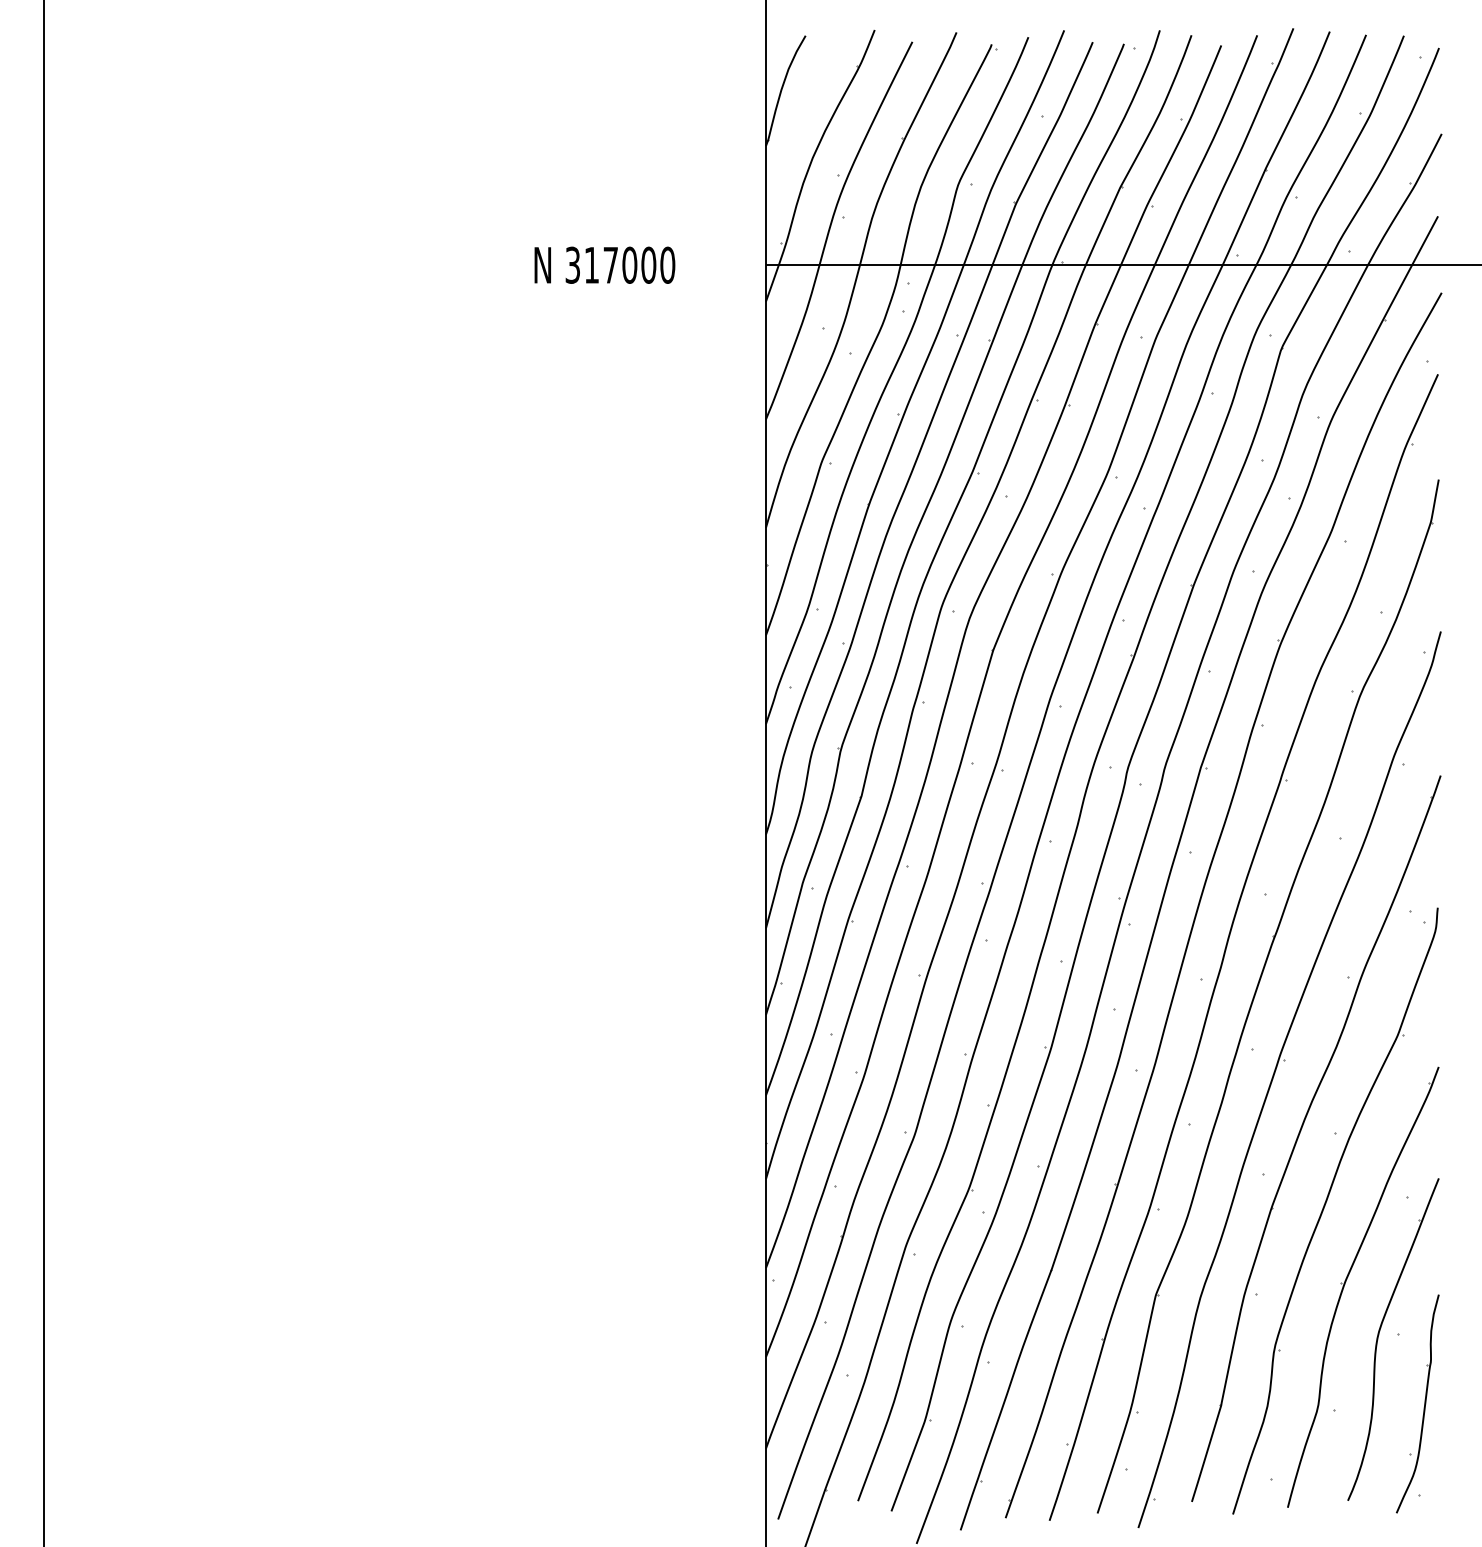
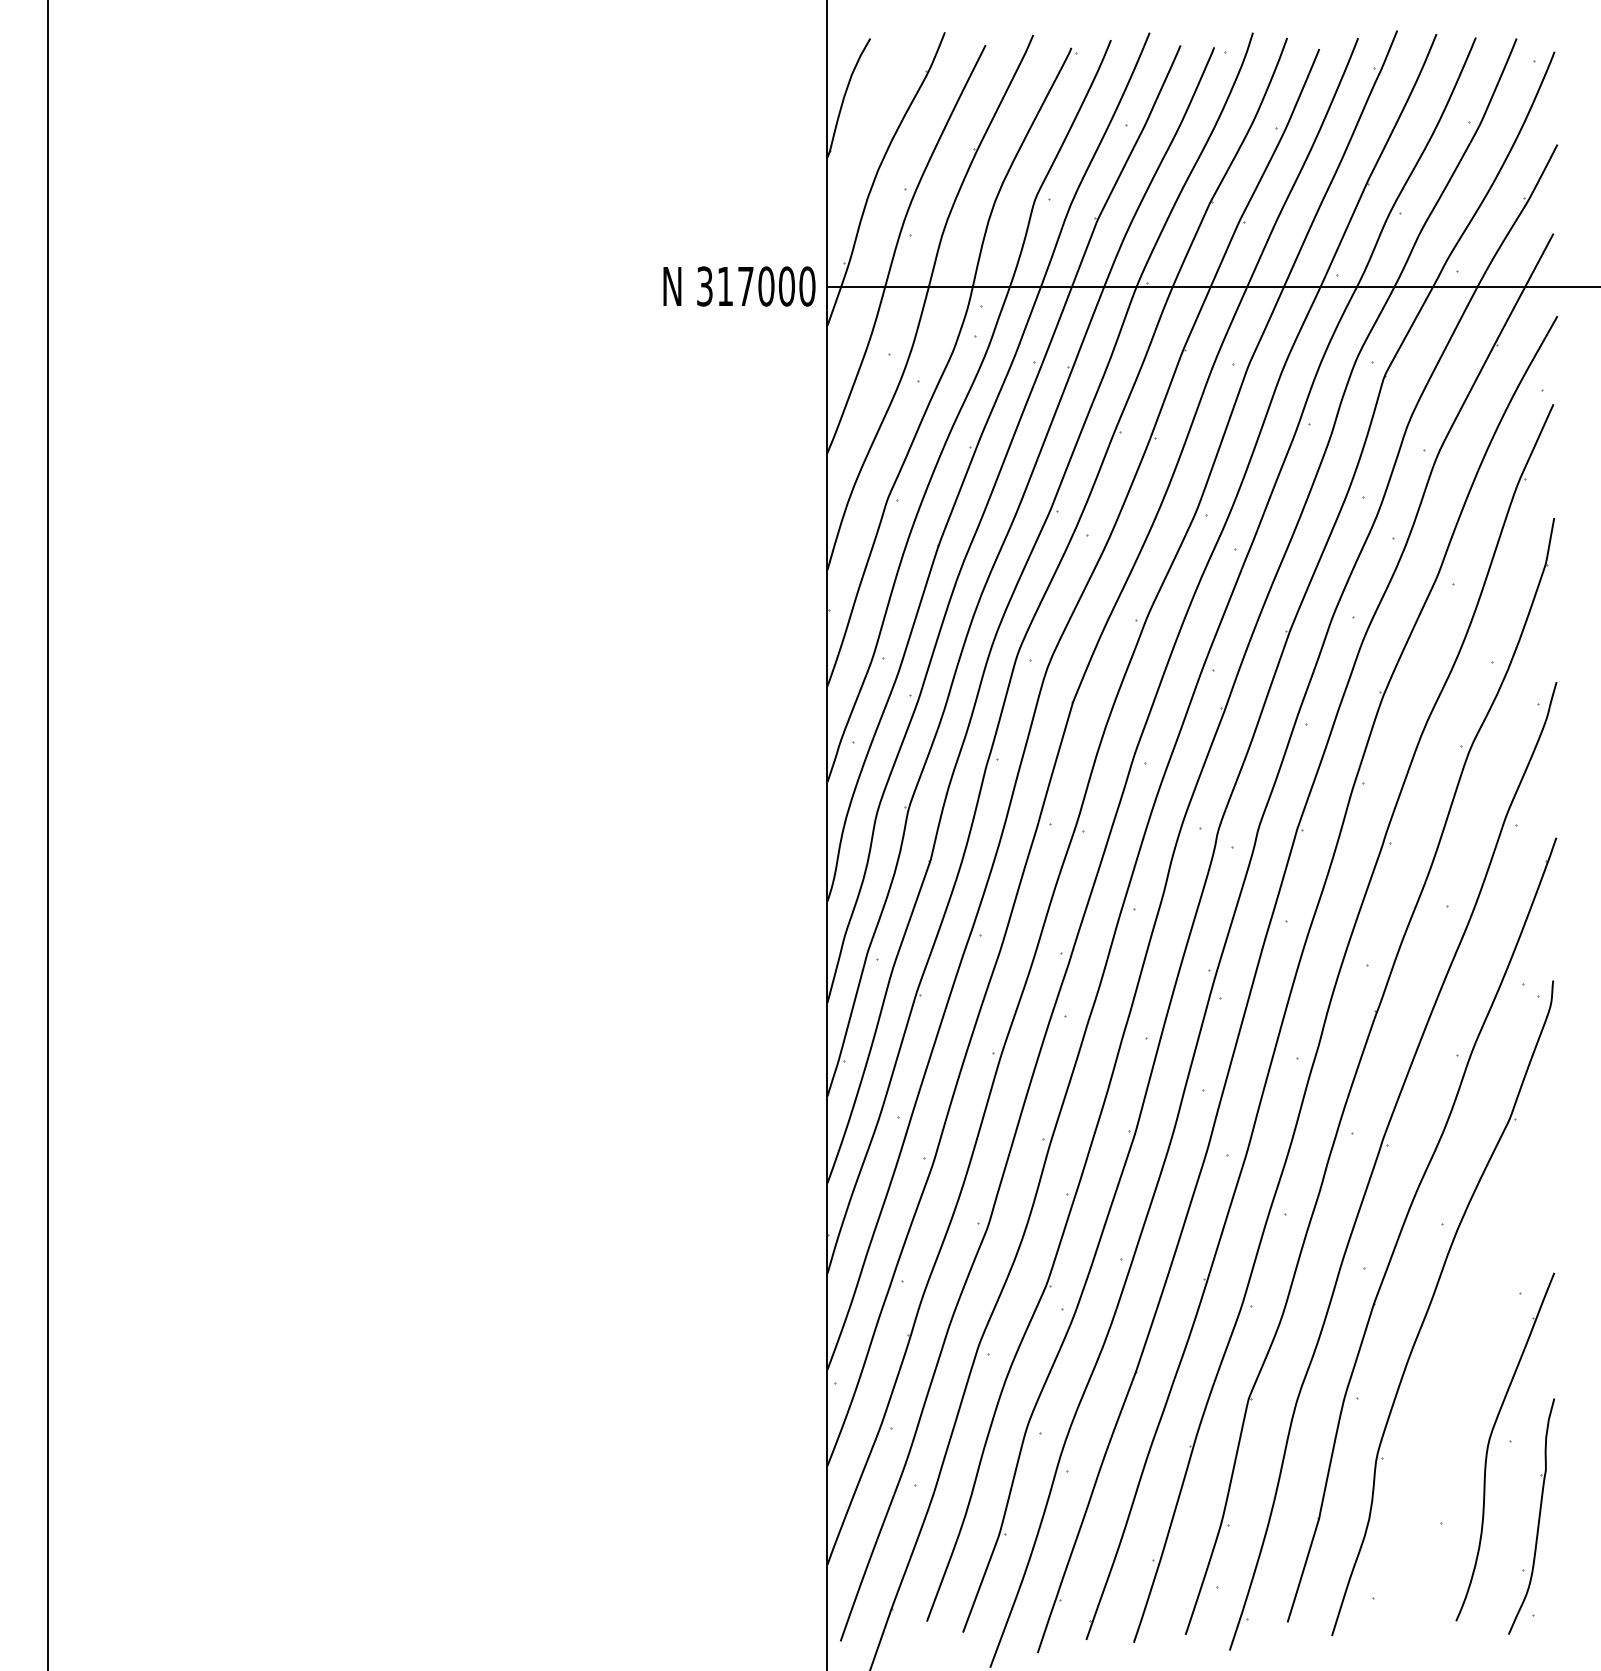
text: (604, 265) -> (739, 286), moved
part: (1347, 1279) -> (1455, 1382), removed

